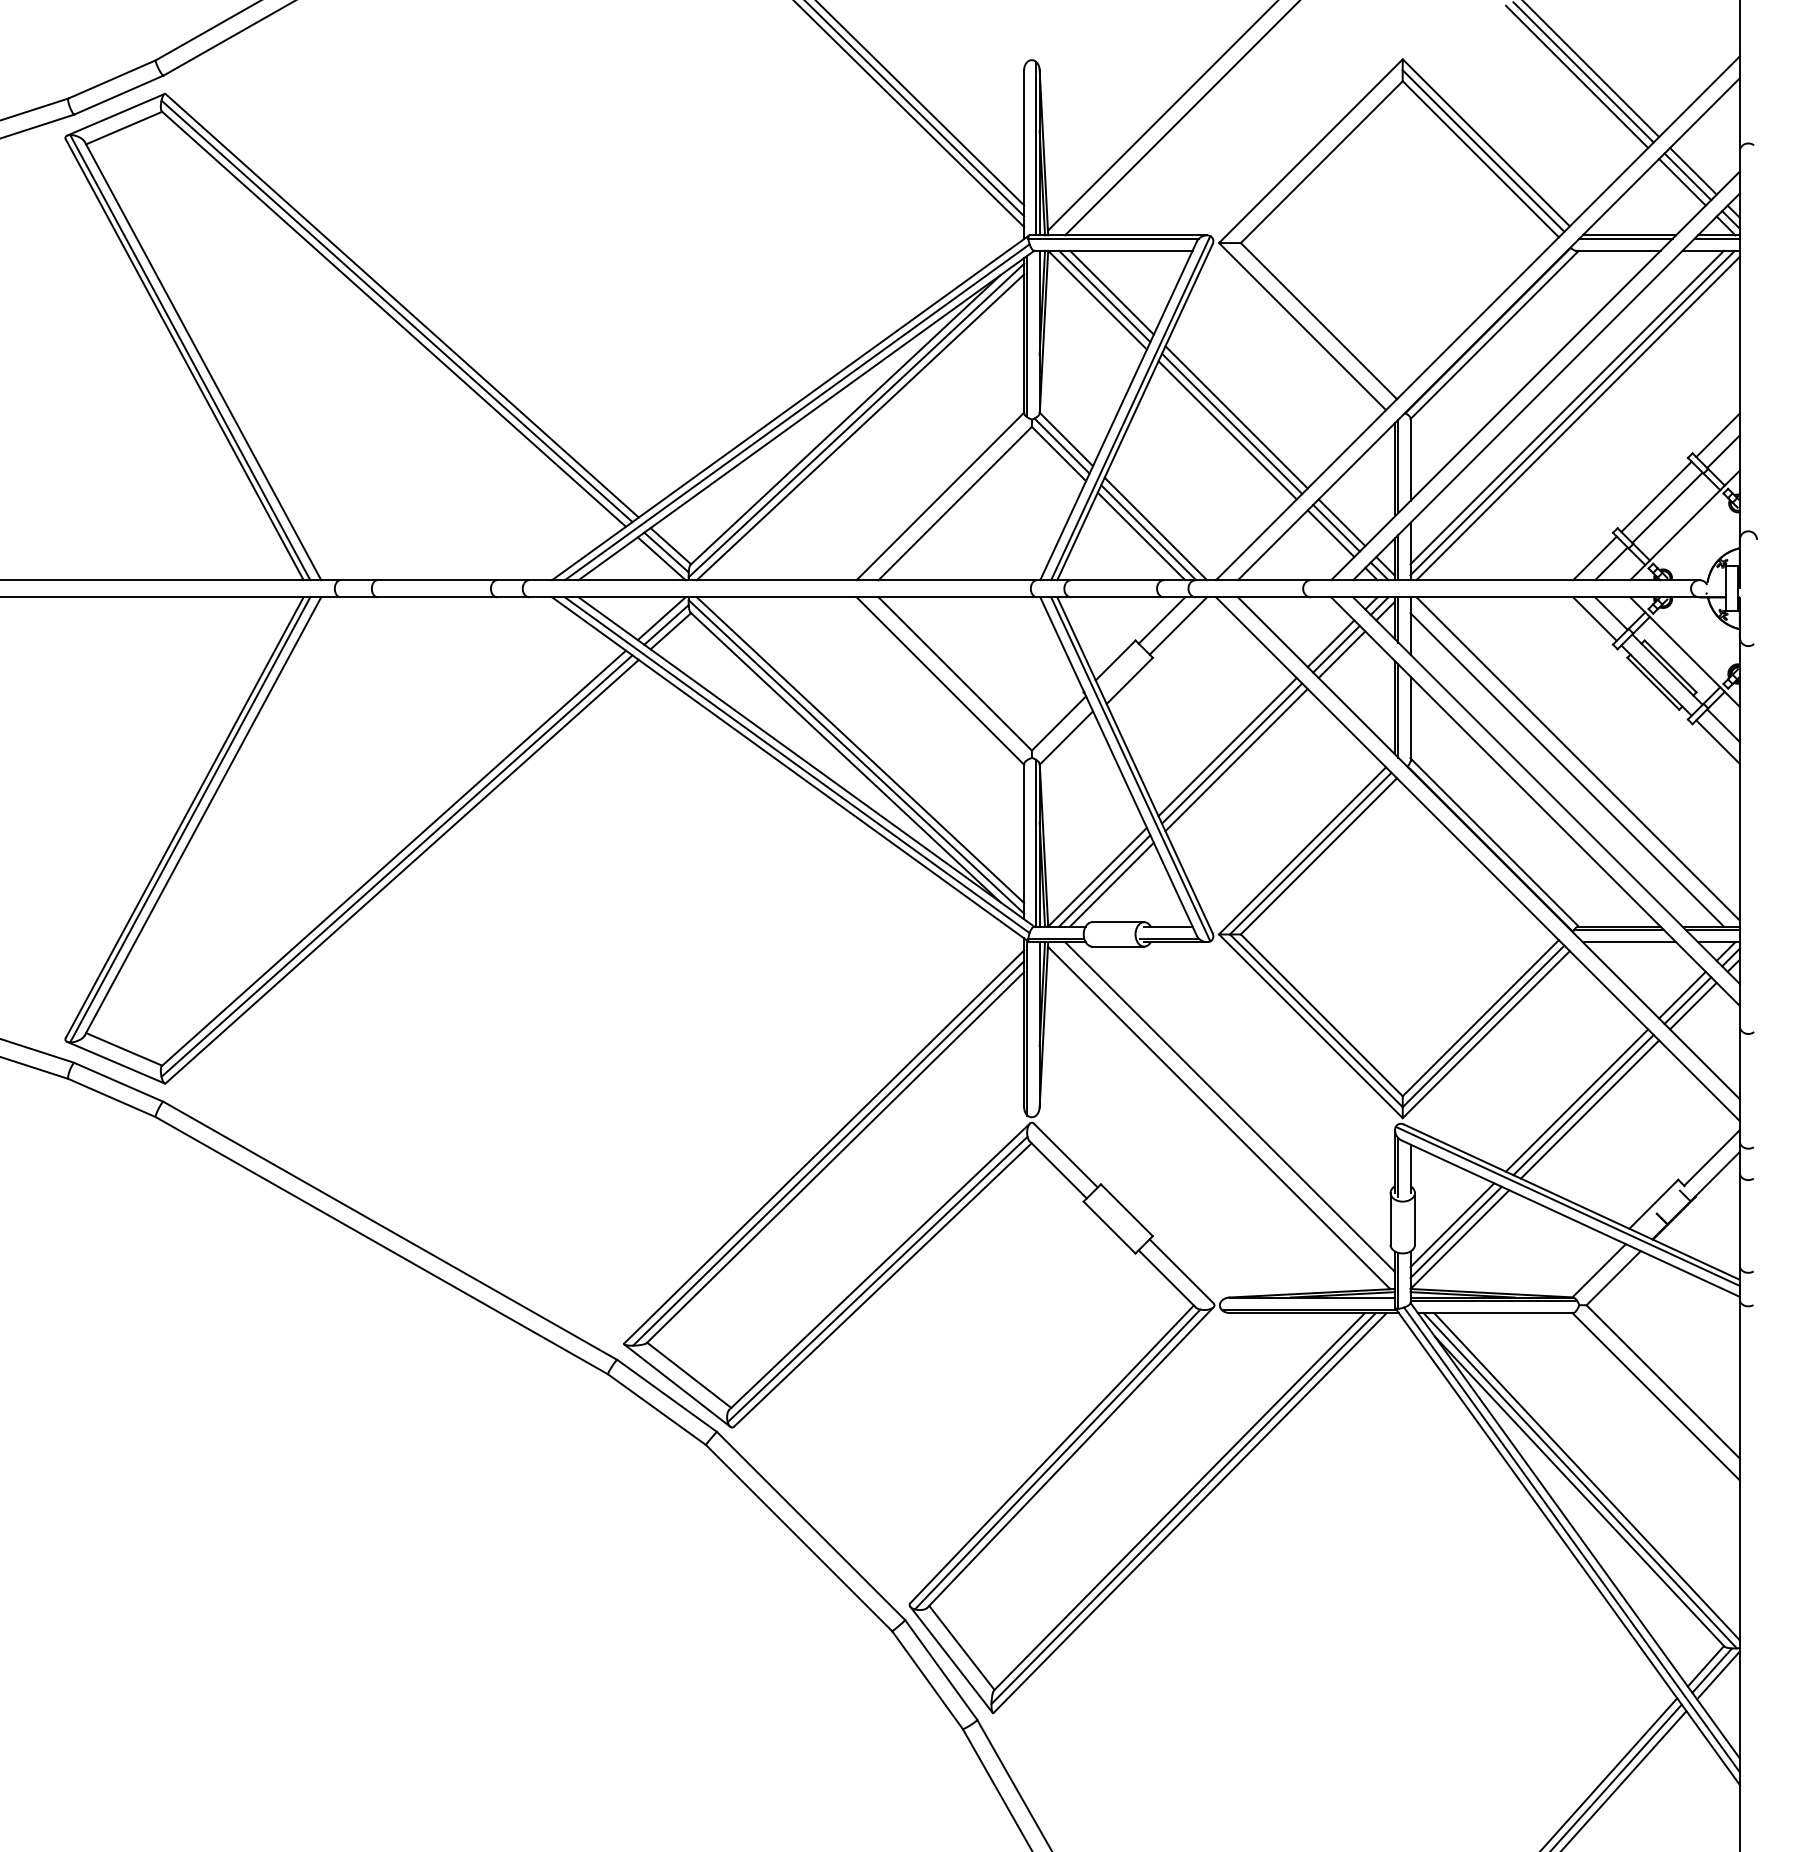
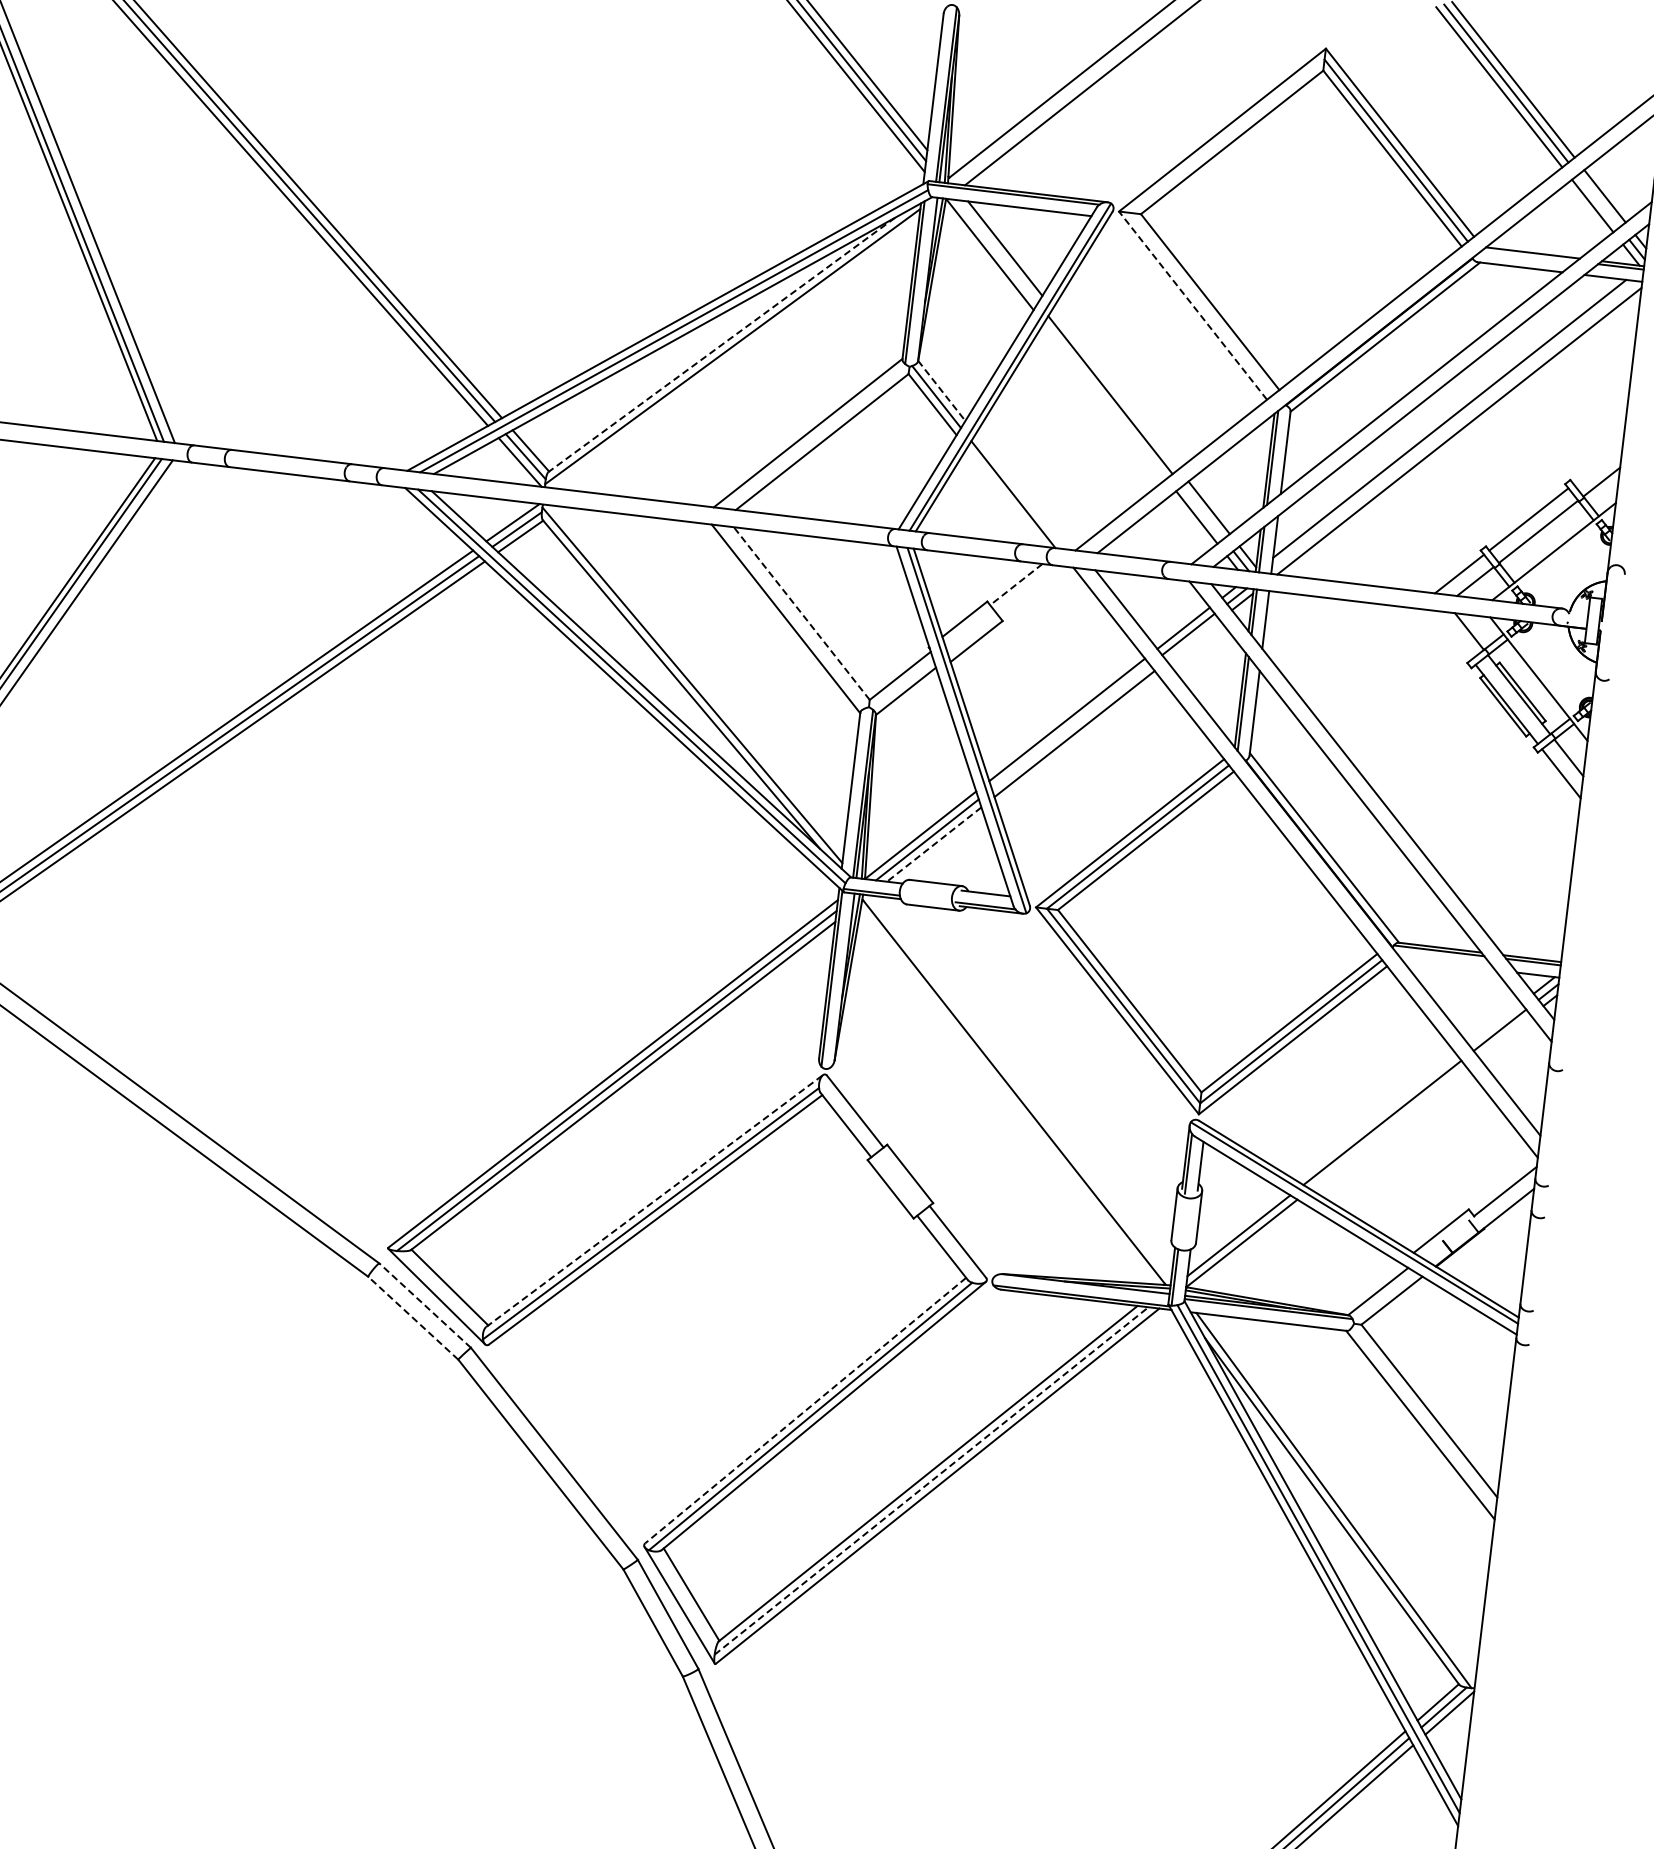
line: (1687, 176) -> (1598, 200), removed
line: (1625, 238) -> (1528, 255), removed
line: (1104, 296) -> (997, 251), removed
line: (1302, 326) -> (1192, 305), solid -> dashed
line: (1572, 412) -> (1454, 424), removed
line: (1236, 417) -> (1115, 389), removed
line: (845, 420) -> (721, 345), solid -> dashed
line: (860, 427) -> (736, 354), removed
line: (1227, 430) -> (1105, 401), removed
line: (1717, 435) -> (1597, 465), removed
line: (1066, 439) -> (941, 390), solid -> dashed
line: (1336, 527) -> (1203, 511), removed
line: (1155, 528) -> (1020, 491), removed
line: (1141, 536) -> (1005, 497), removed
line: (1594, 618) -> (1451, 634), removed
line: (1162, 620) -> (1016, 584), solid -> dashed
line: (1178, 625) -> (1032, 591), removed
line: (1341, 654) -> (1192, 640), removed
line: (954, 673) -> (801, 613), solid -> dashed
line: (860, 750) -> (697, 679), removed
line: (1232, 753) -> (1071, 726), removed
line: (1577, 758) -> (1417, 773), removed
line: (1567, 769) -> (1406, 783), removed
line: (1111, 885) -> (933, 845), solid -> dashed
line: (1629, 942) -> (1448, 964), removed
line: (1682, 994) -> (1495, 1023), removed
line: (1693, 1005) -> (1505, 1035), removed
line: (1576, 1100) -> (1375, 1117), removed
line: (1230, 1107) -> (1026, 1082), removed
line: (1589, 1109) -> (1387, 1128), removed
line: (1452, 1225) -> (1236, 1228), removed
line: (880, 1266) -> (655, 1200), solid -> dashed
line: (666, 1395) -> (424, 1305), solid -> dashed
line: (656, 1409) -> (412, 1318), solid -> dashed
line: (1051, 1454) -> (804, 1410), solid -> dashed
line: (1586, 1476) -> (1340, 1497), removed
line: (1184, 1508) -> (932, 1481), solid -> dashed

